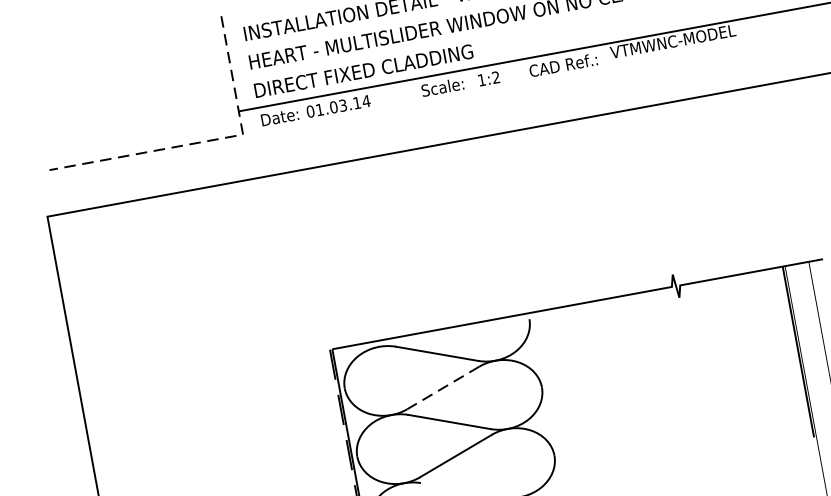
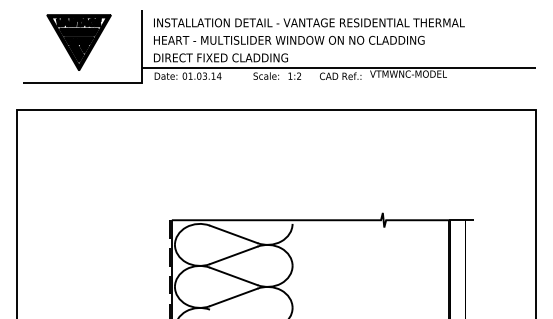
part: (127, 88) -> (78, 42), added
line: (206, 141) -> (119, 82), dashed -> solid
line: (442, 388) -> (233, 255), dashed -> solid

